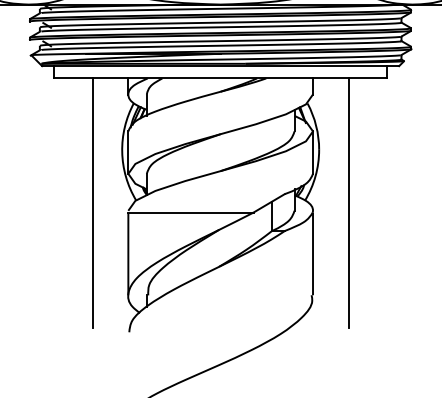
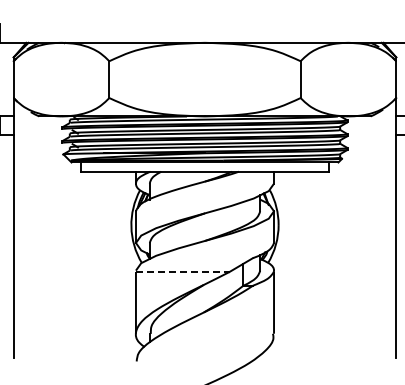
line: (92, 202) -> (109, 264), removed
line: (348, 202) -> (300, 264), removed
line: (190, 211) -> (182, 271), solid -> dashed

